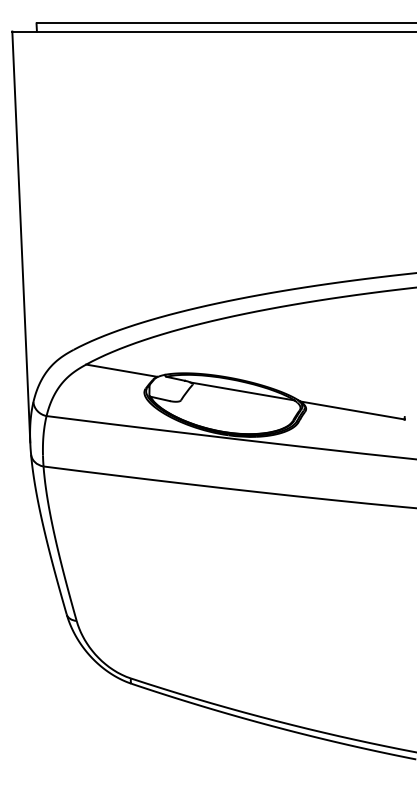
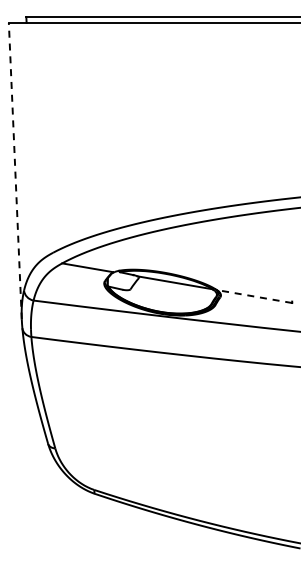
line: (21, 235) -> (15, 170), solid -> dashed
line: (352, 410) -> (254, 296), solid -> dashed

